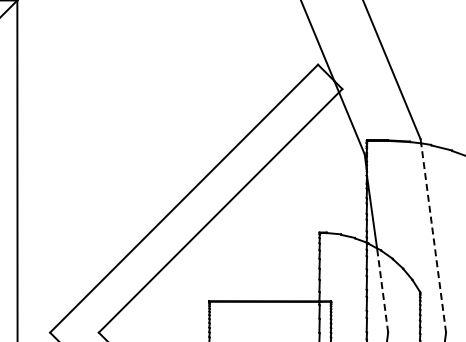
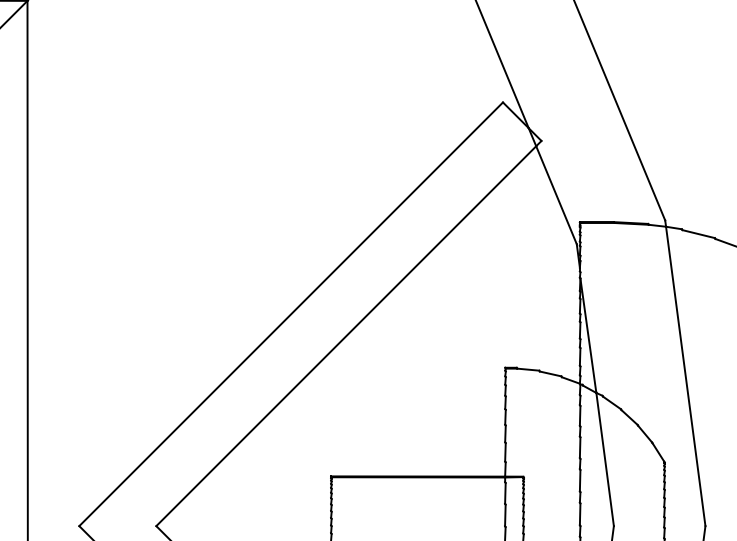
line: (433, 237) -> (685, 375), dashed -> solid
line: (382, 290) -> (604, 459), dashed -> solid

